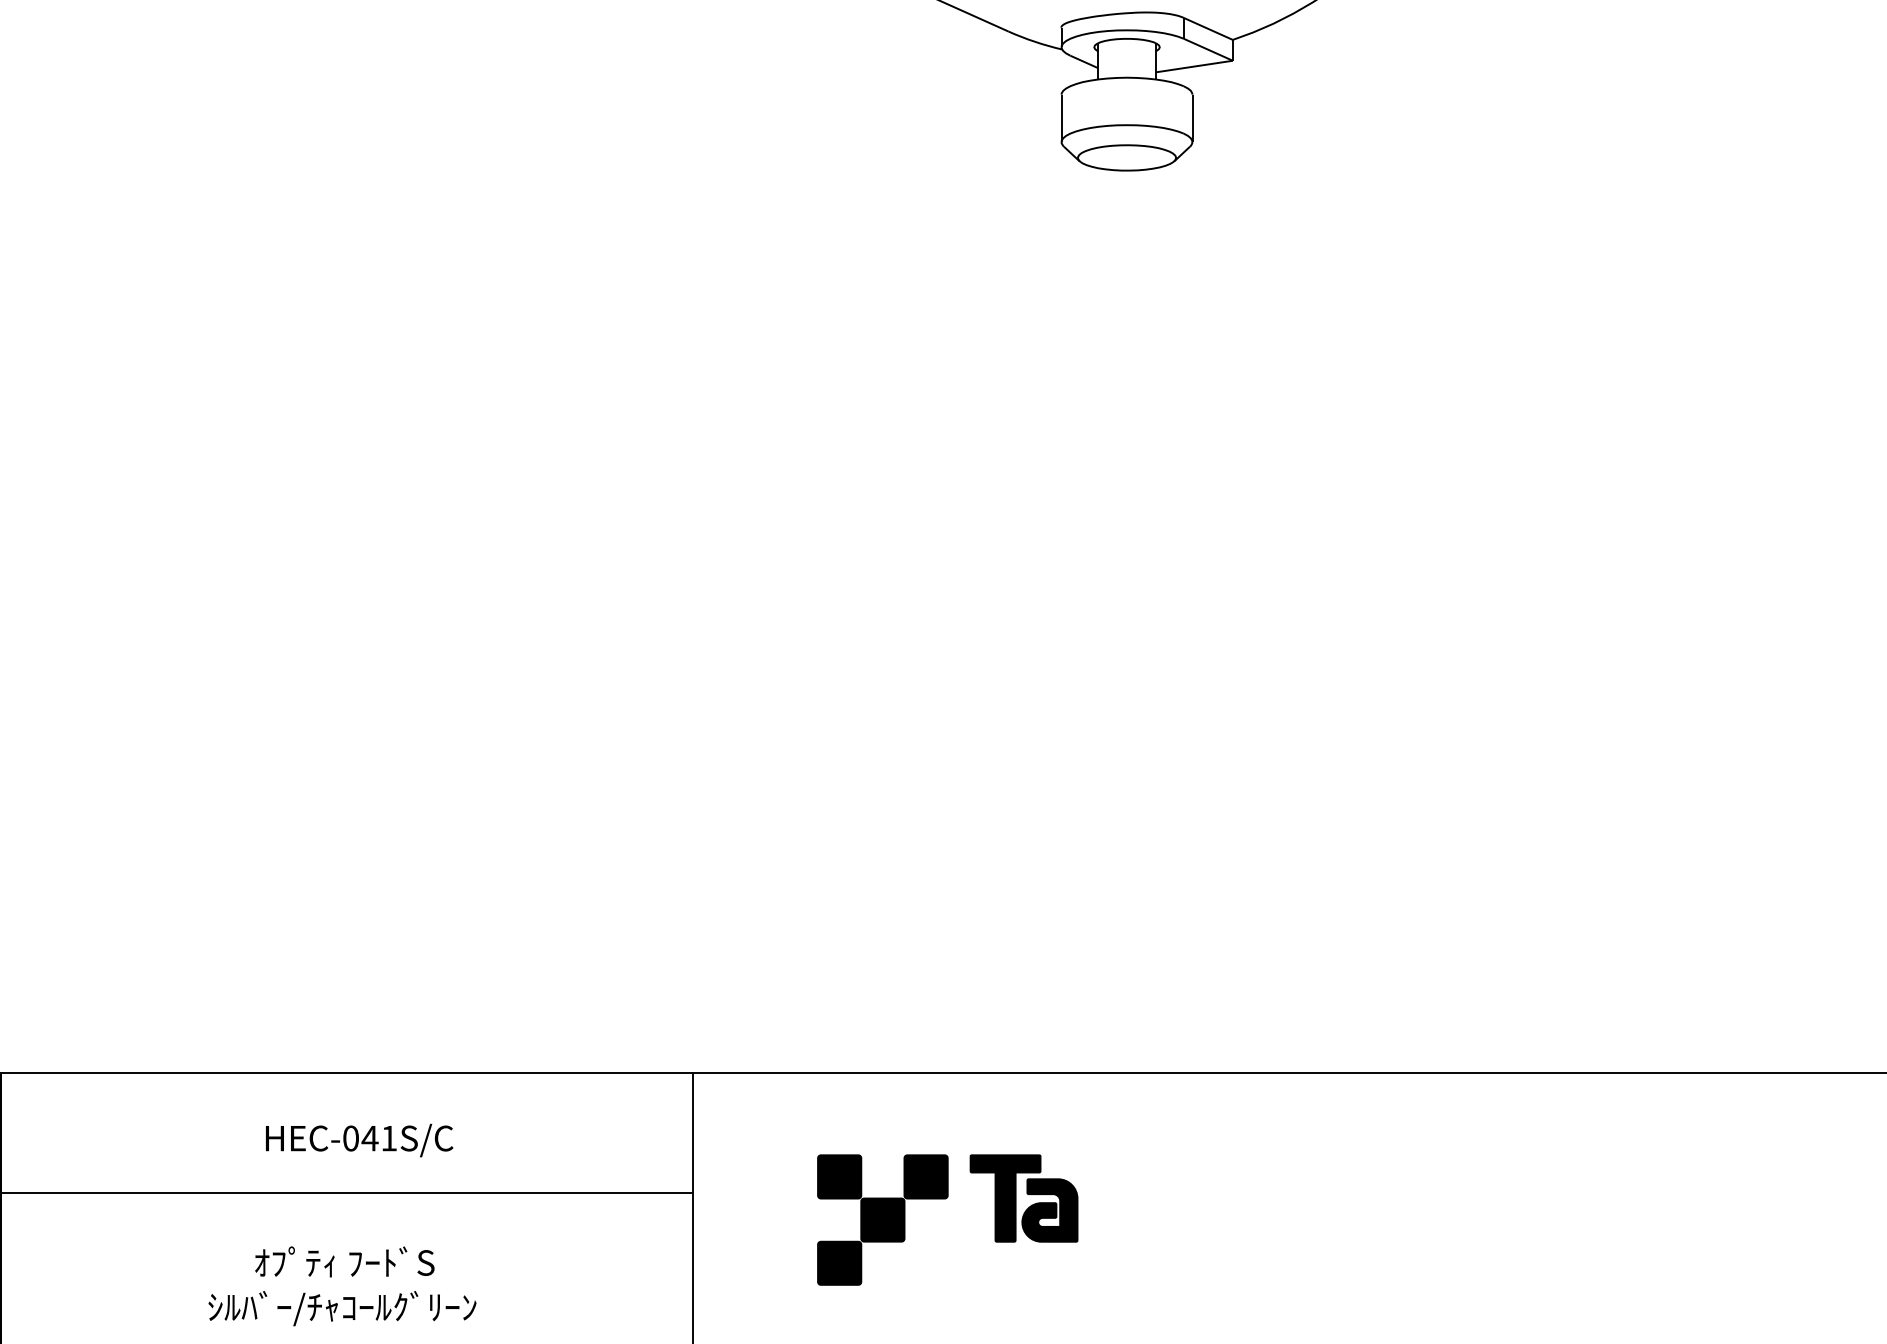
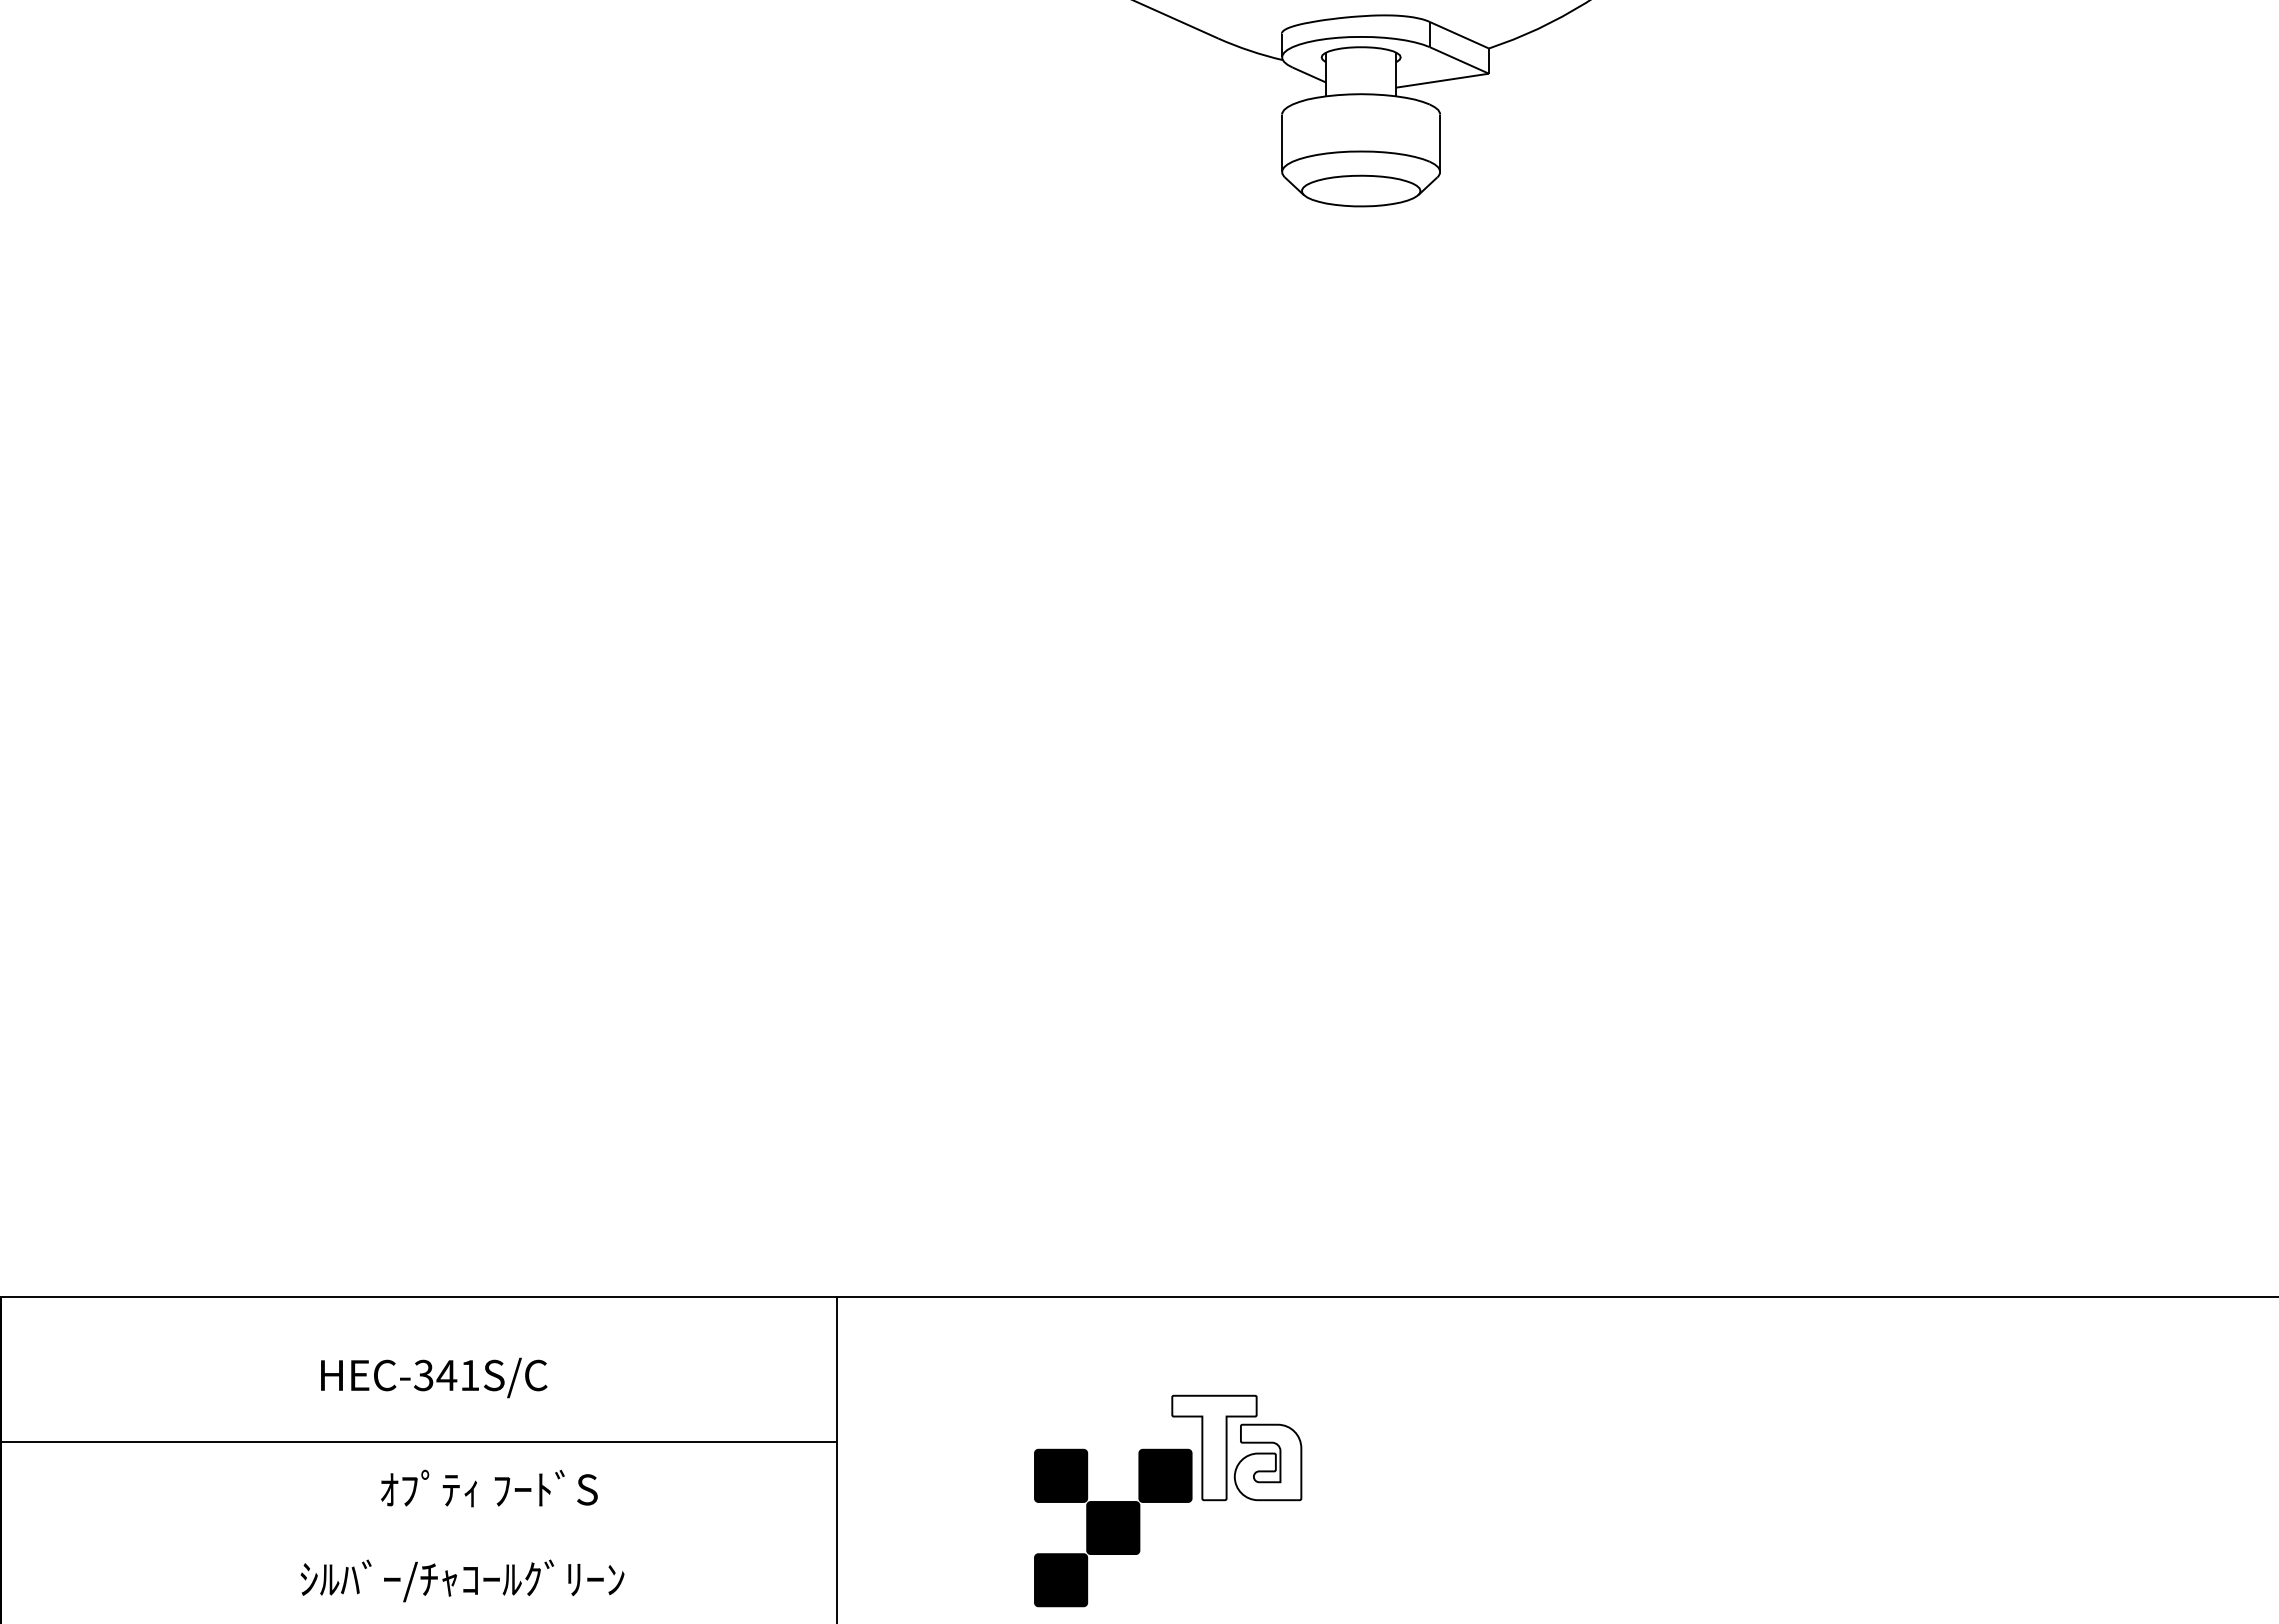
text: (350, 1138) -> (423, 1375), HEC-041S/C -> HEC-341S/C
fill: (1005, 1198) -> (1214, 1447), removed
fill: (1049, 1210) -> (1267, 1462), removed
part: (883, 1219) -> (1113, 1527), moved
text: (344, 1261) -> (489, 1488), moved
text: (342, 1308) -> (462, 1580), moved

